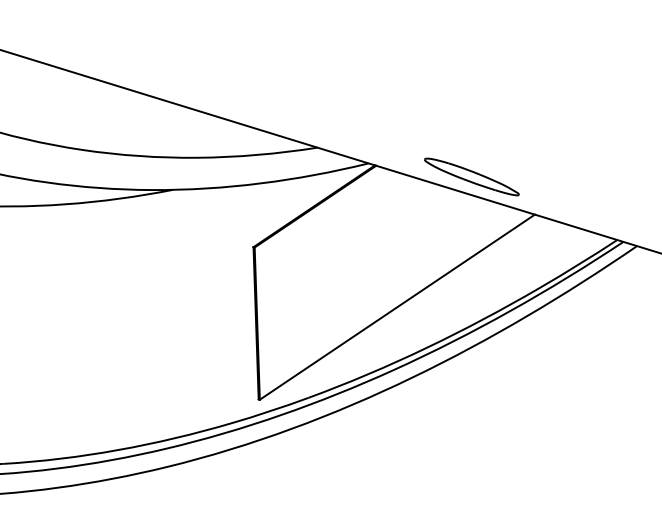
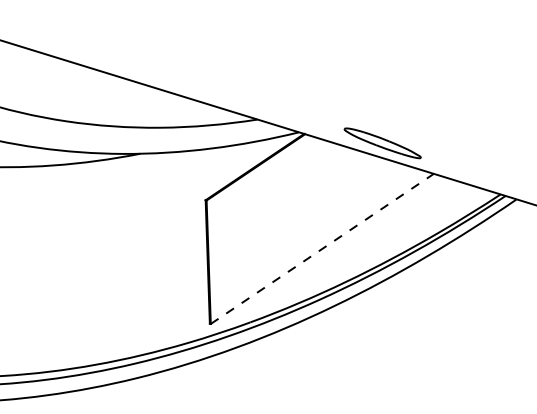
line: (397, 306) -> (322, 248), solid -> dashed

